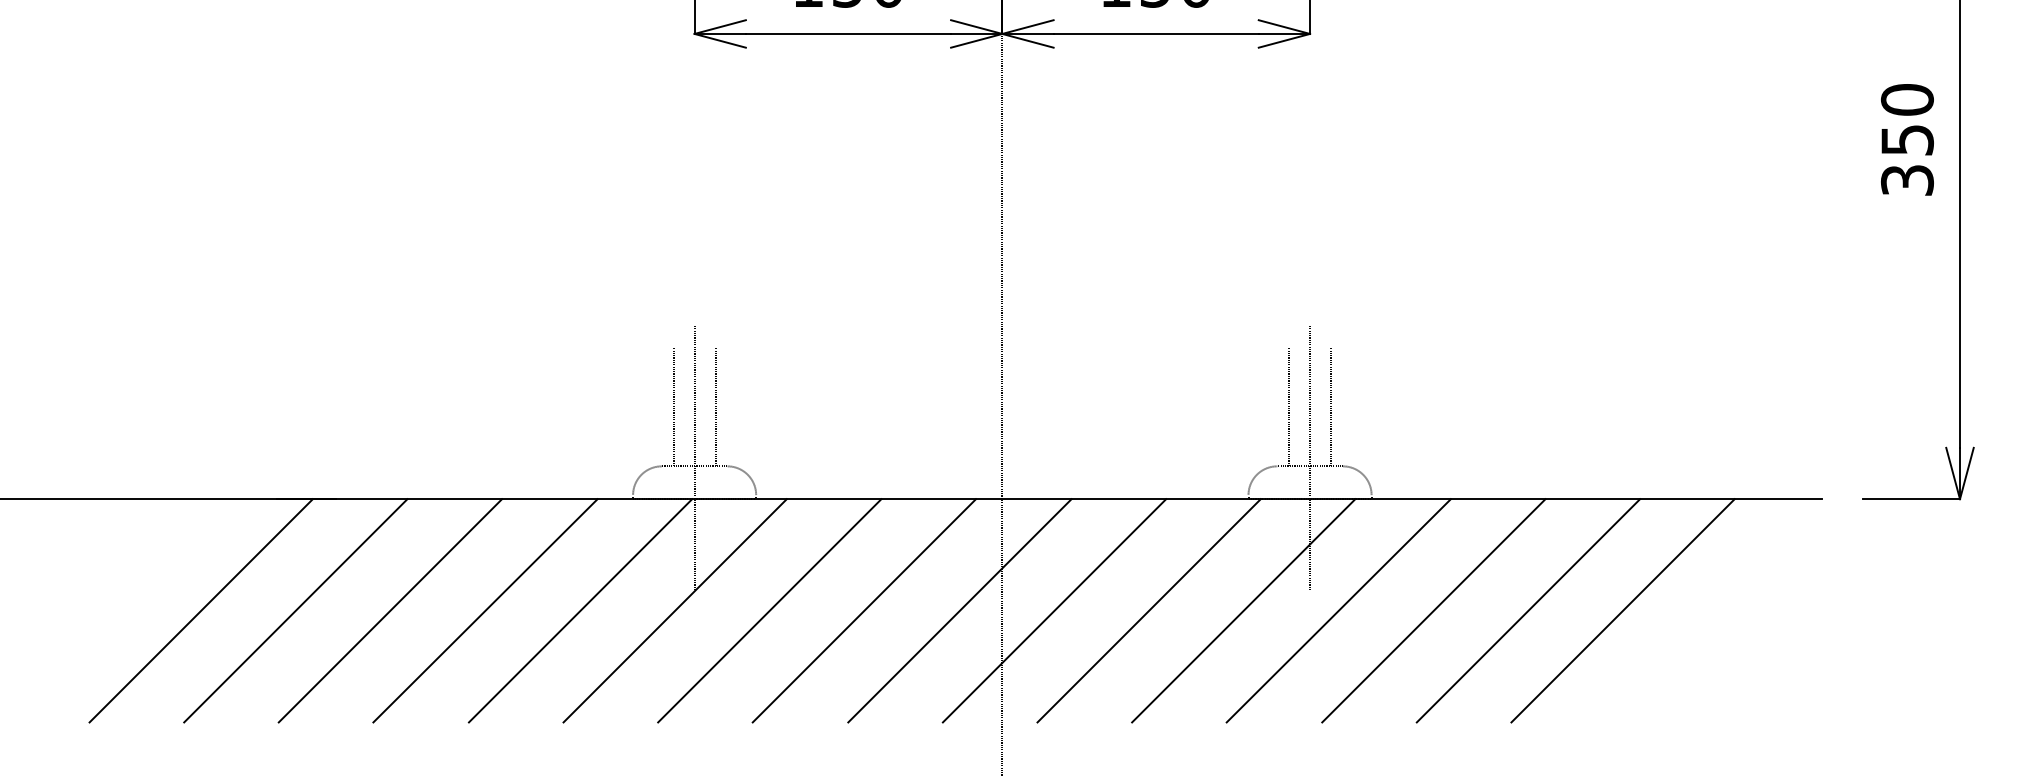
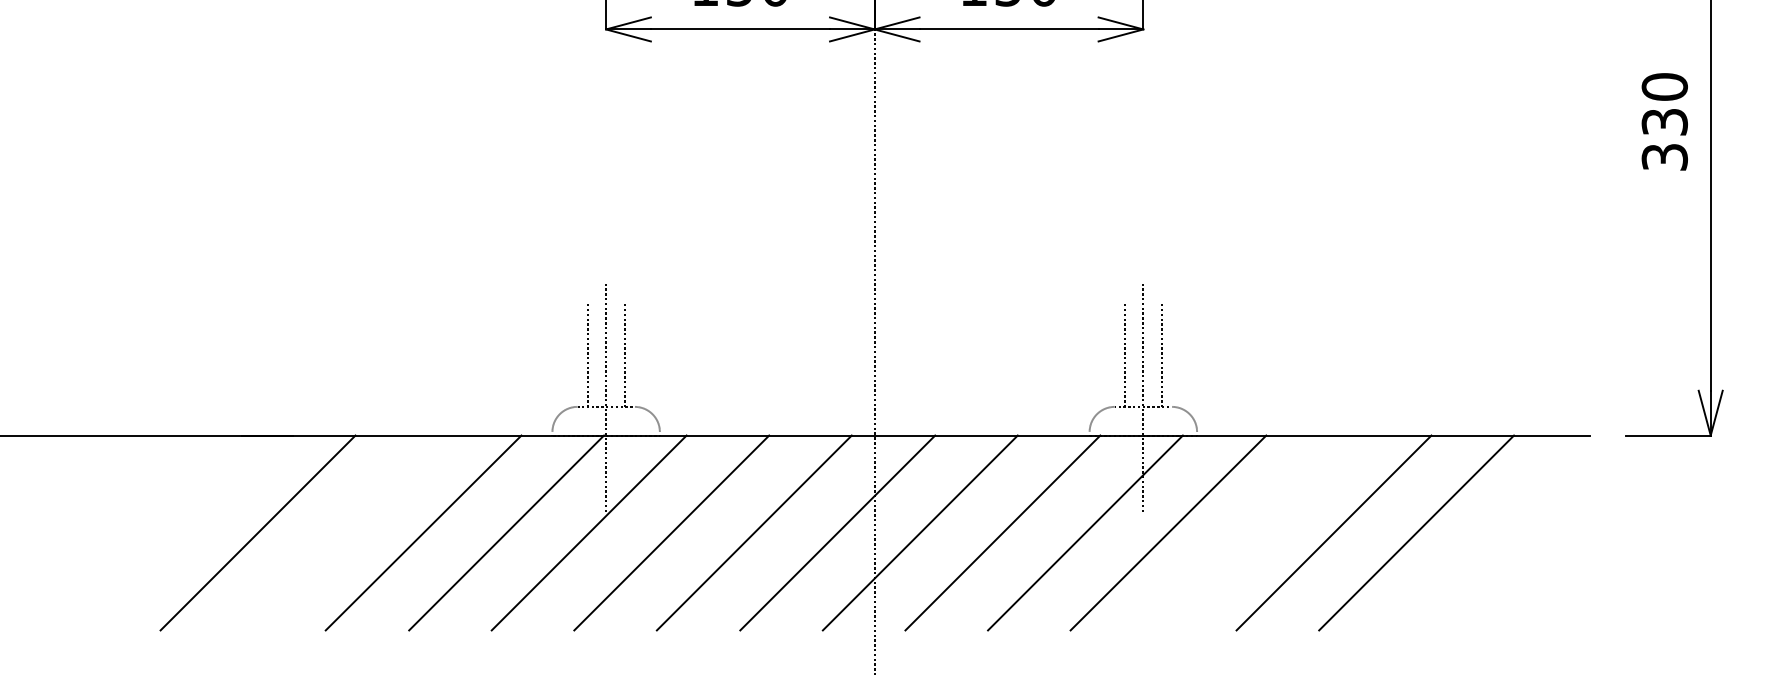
text: (1907, 140) -> (1664, 122), 350 -> 330
line: (201, 610) -> (175, 532), removed
line: (390, 610) -> (340, 532), removed
line: (1433, 610) -> (1251, 532), removed

